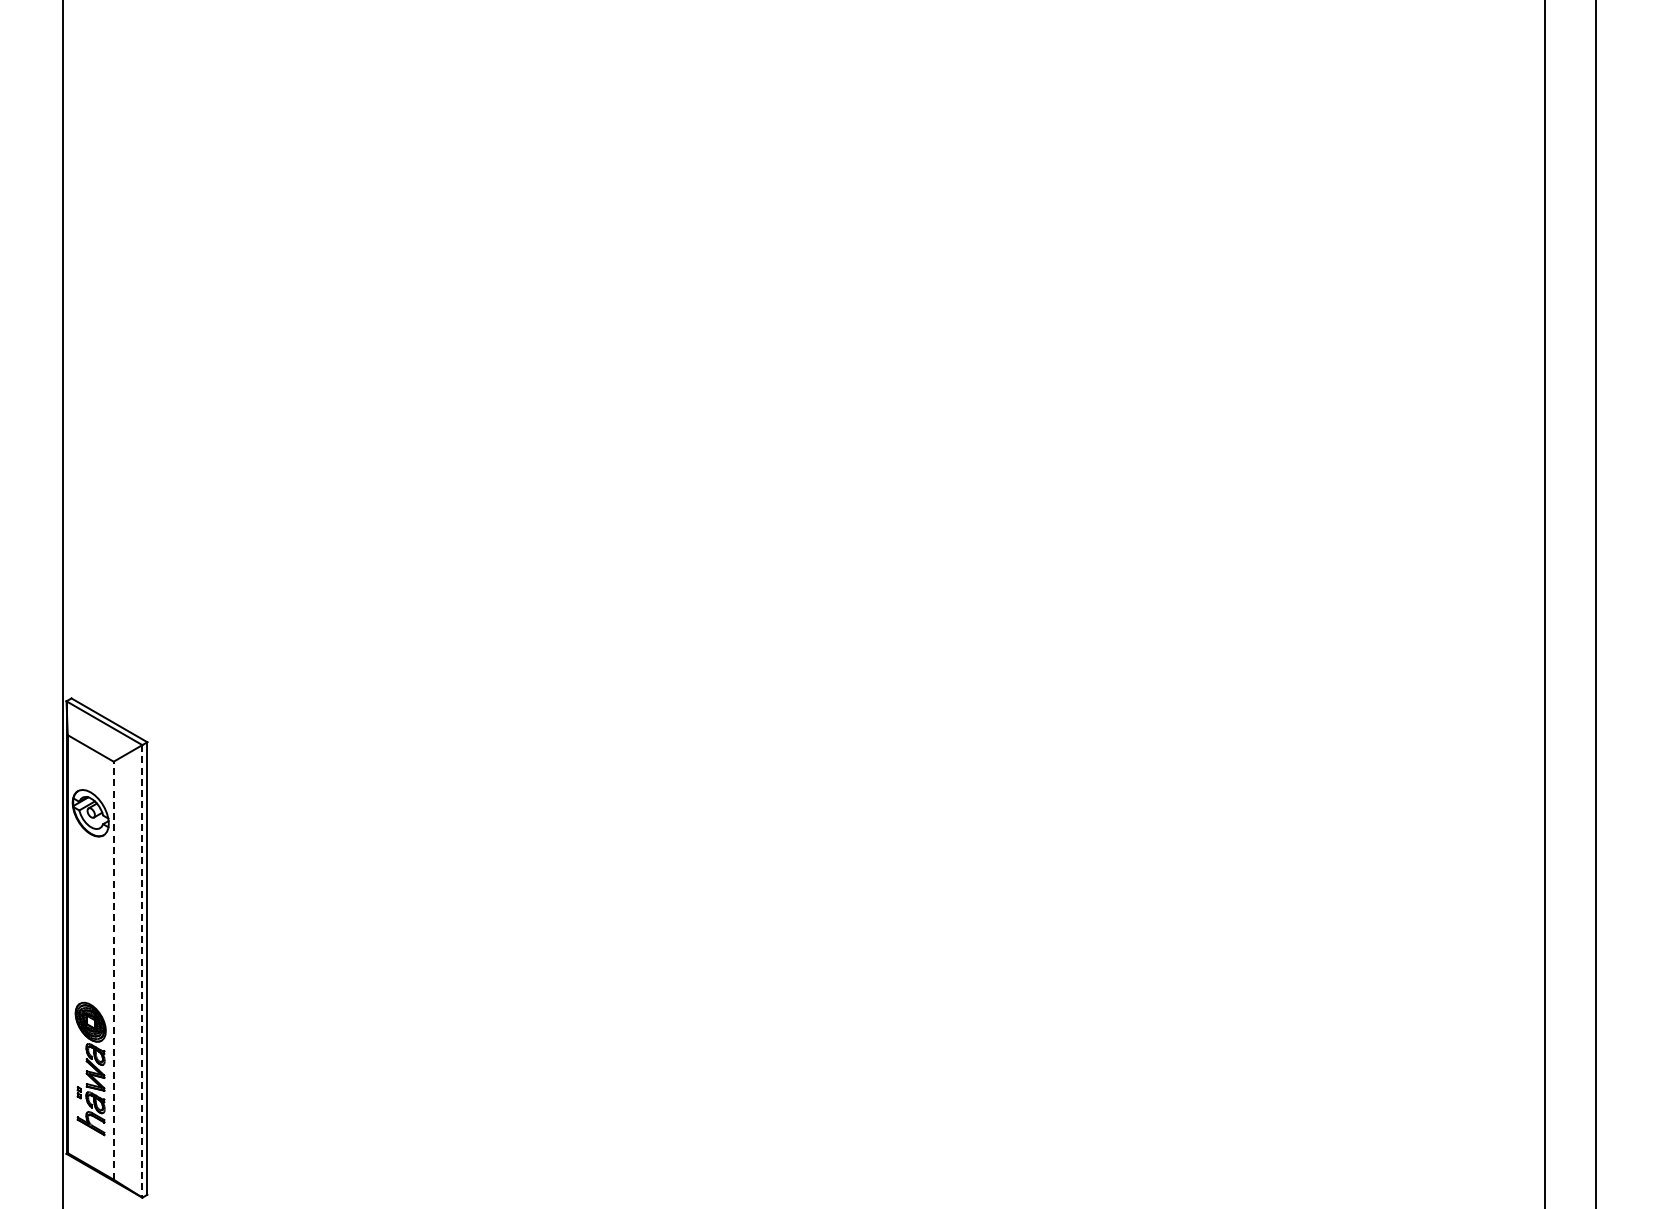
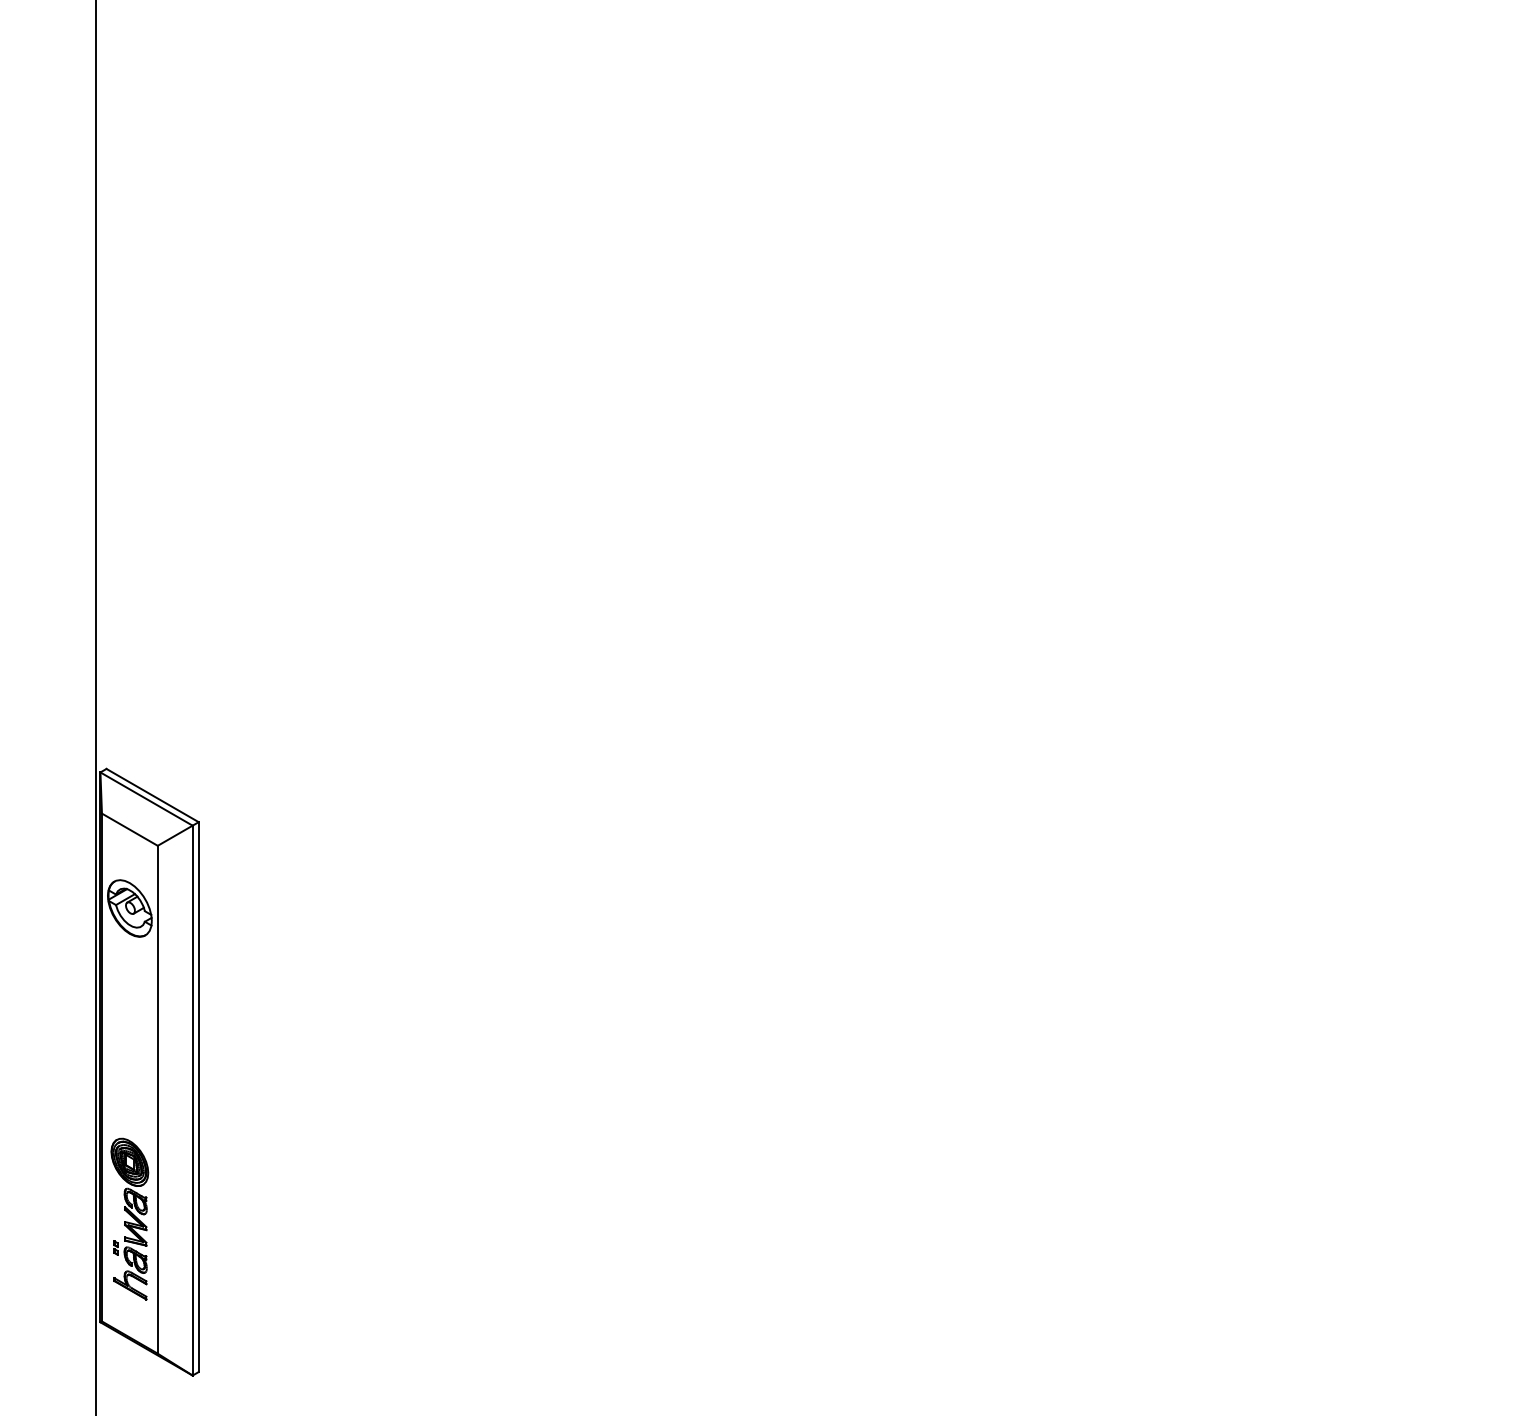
line: (113, 970) -> (157, 1099), dashed -> solid
line: (142, 971) -> (192, 1100), dashed -> solid

